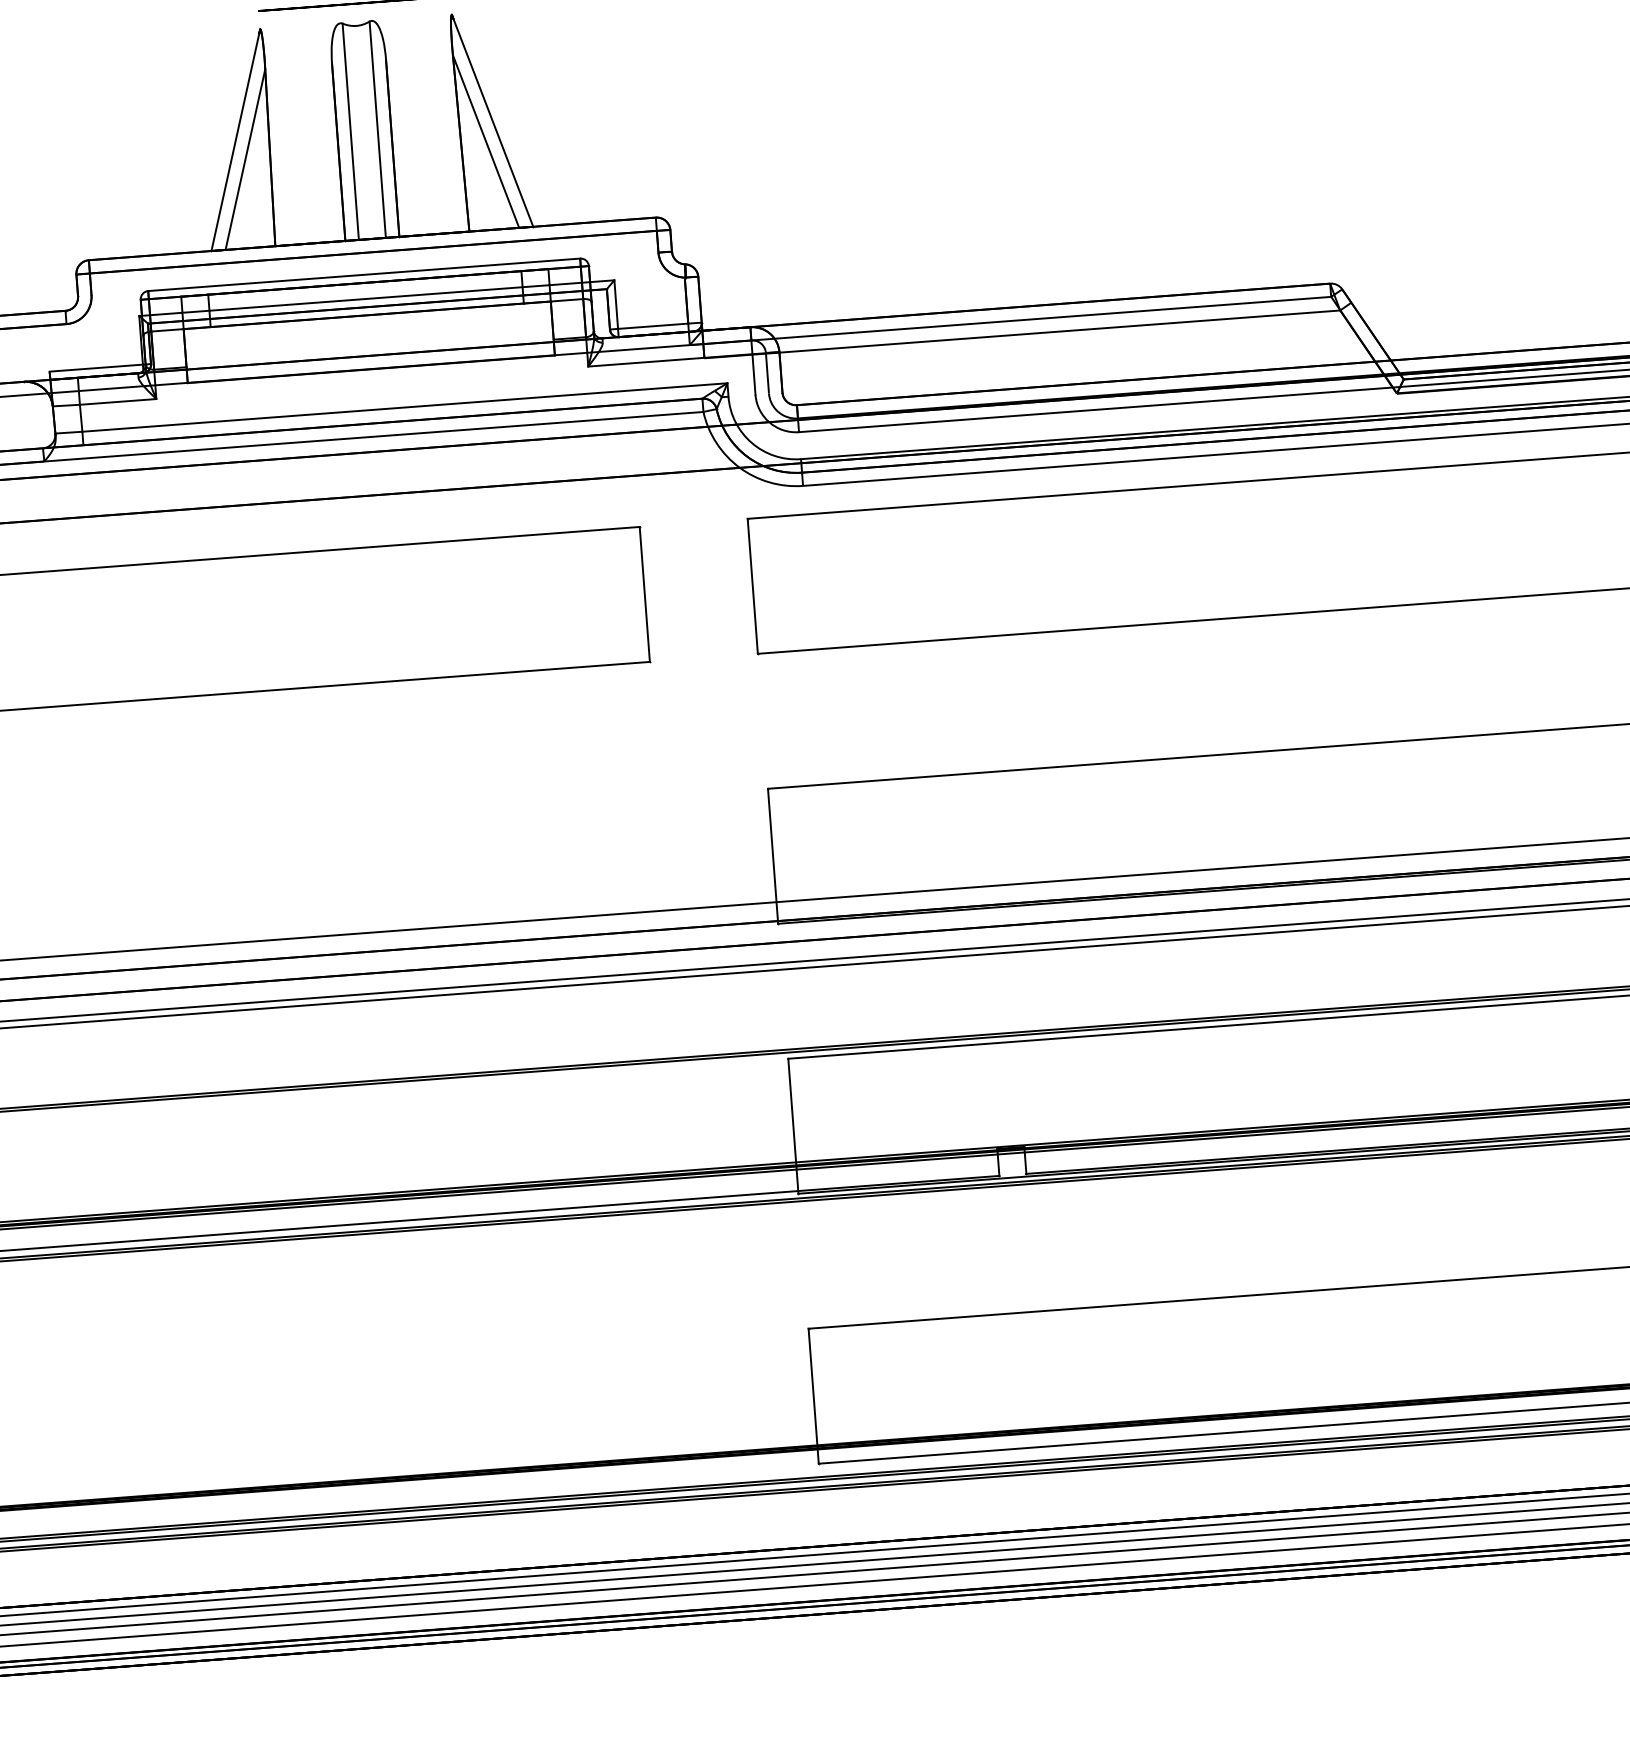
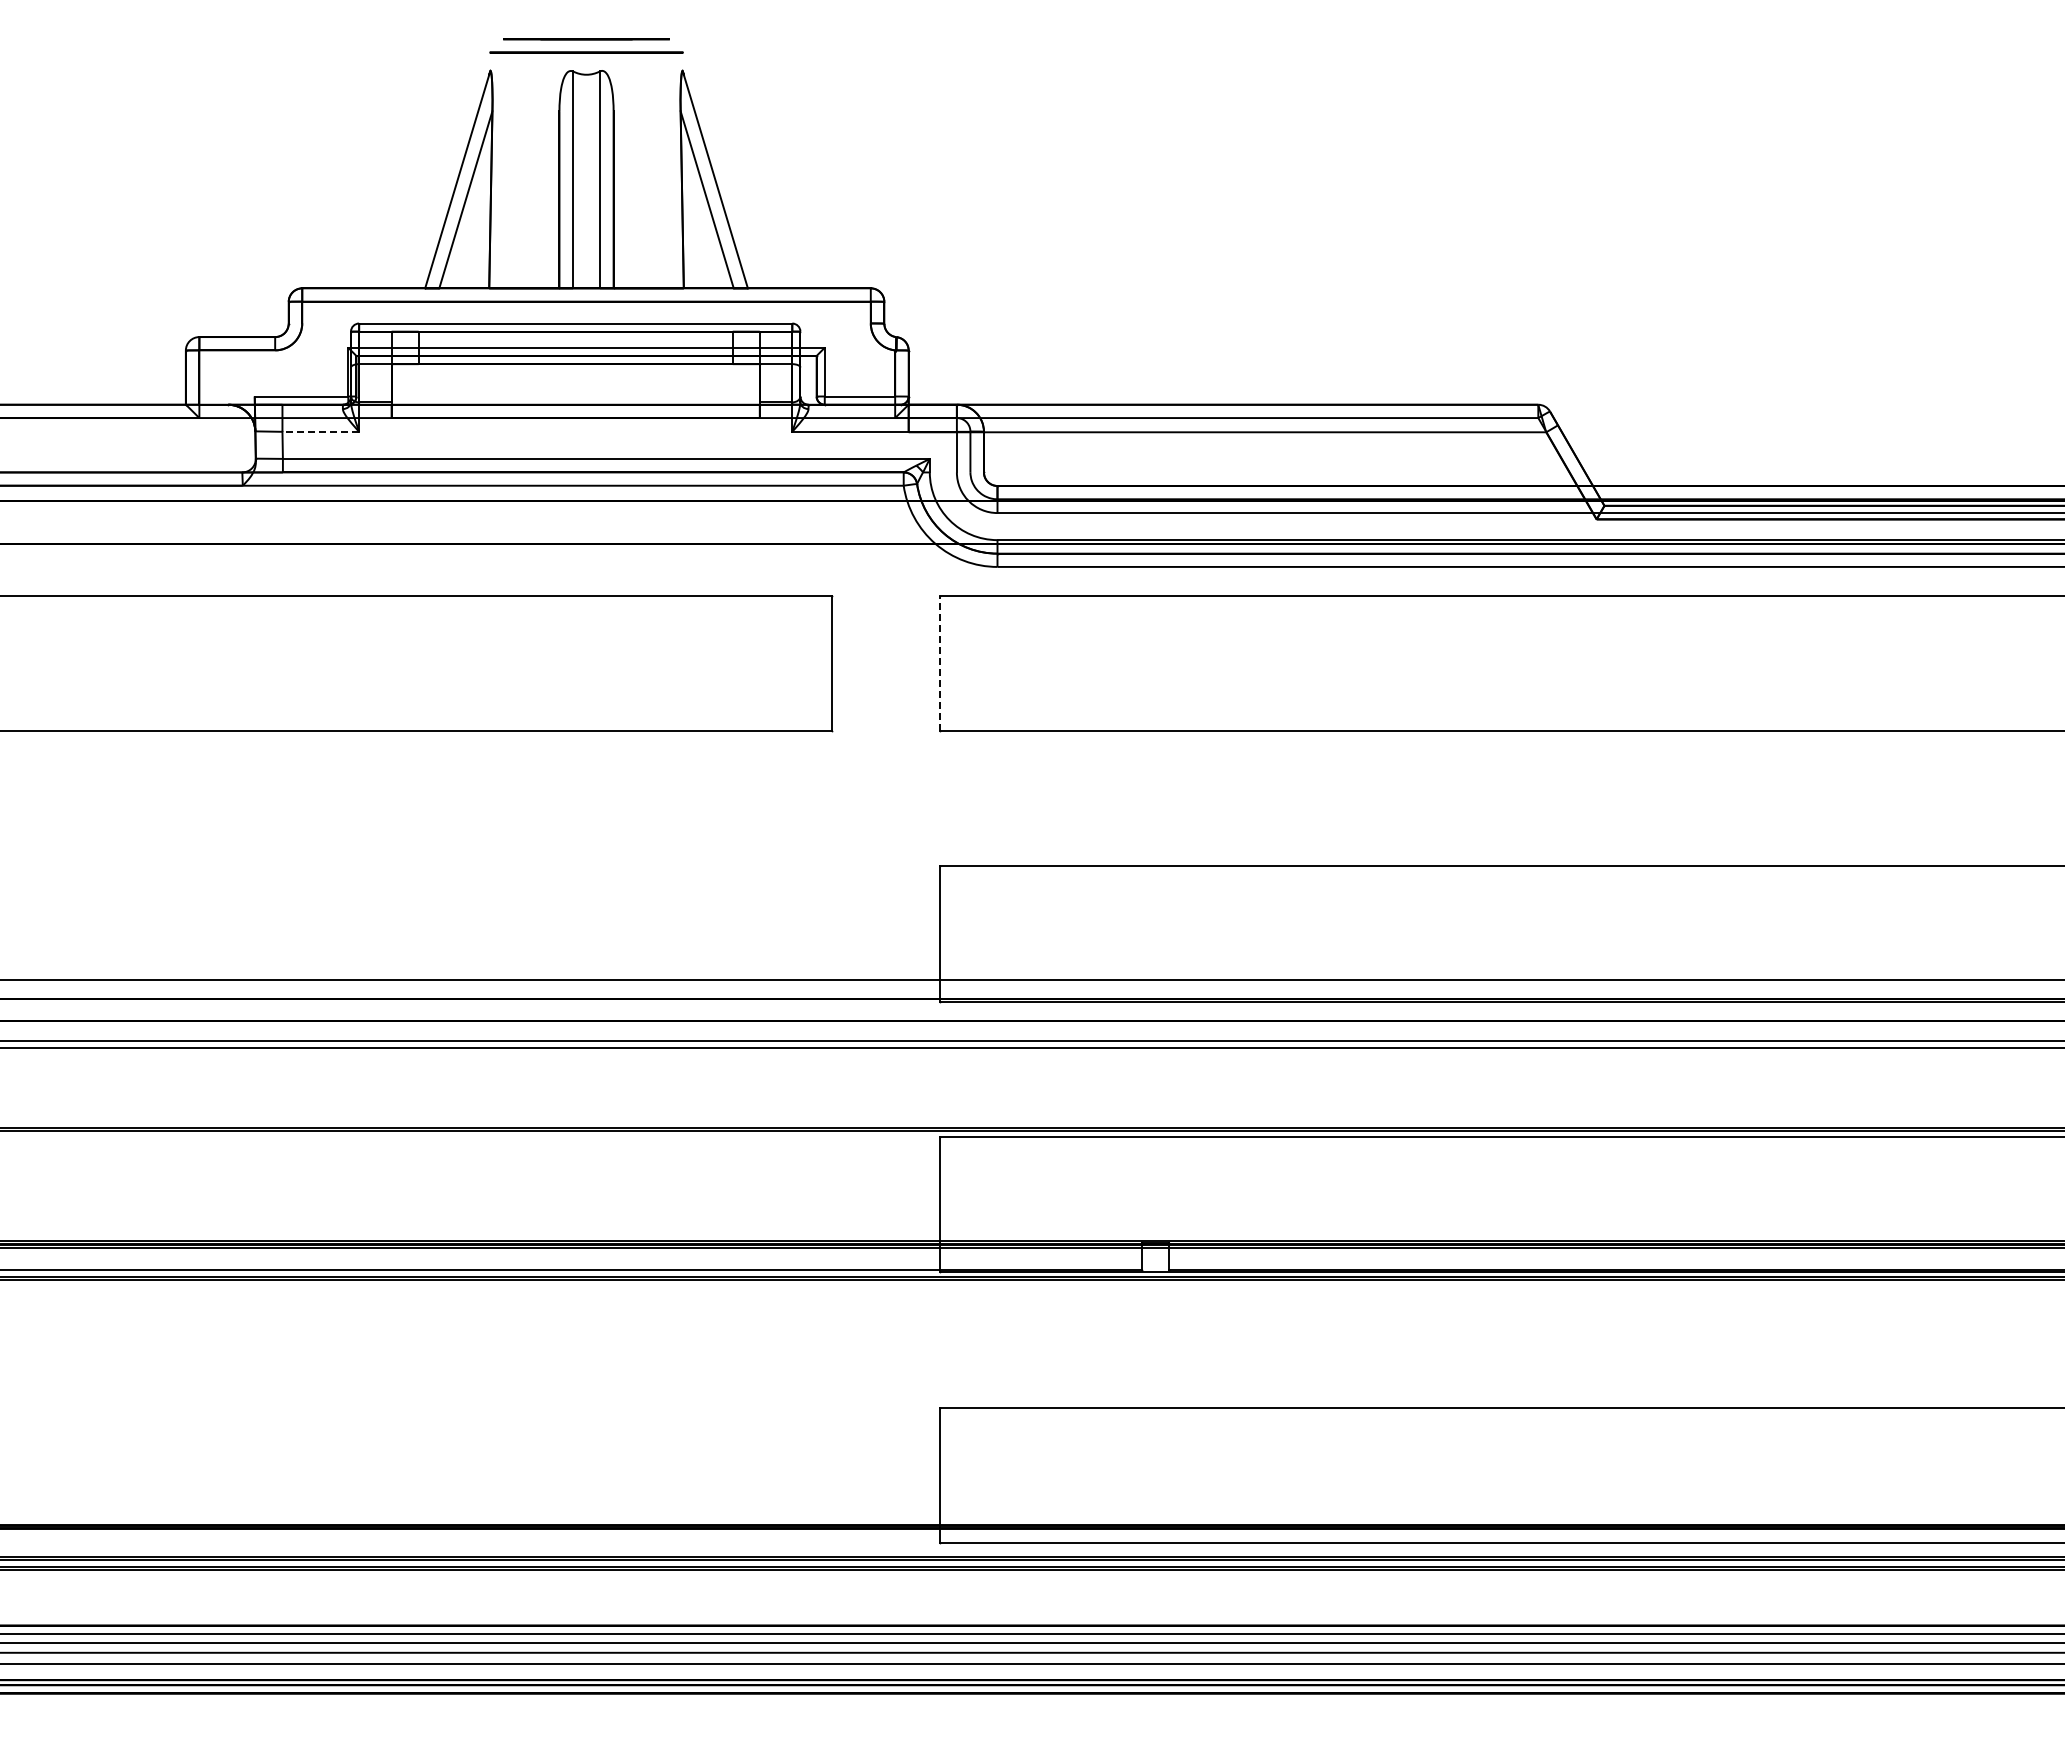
line: (117, 401) -> (320, 431), solid -> dashed
line: (752, 586) -> (939, 663), solid -> dashed

